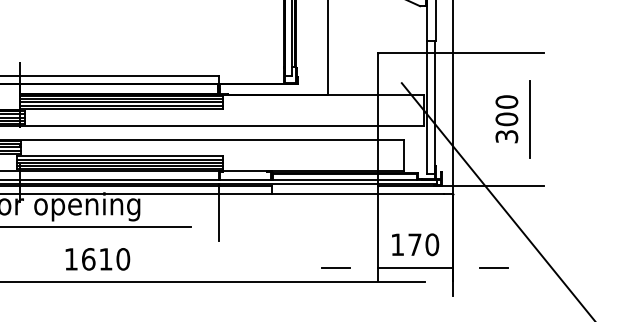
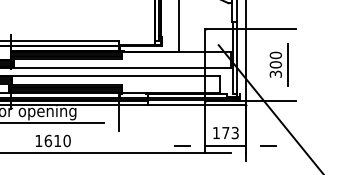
text: (430, 245) -> (234, 133), 170 -> 173

